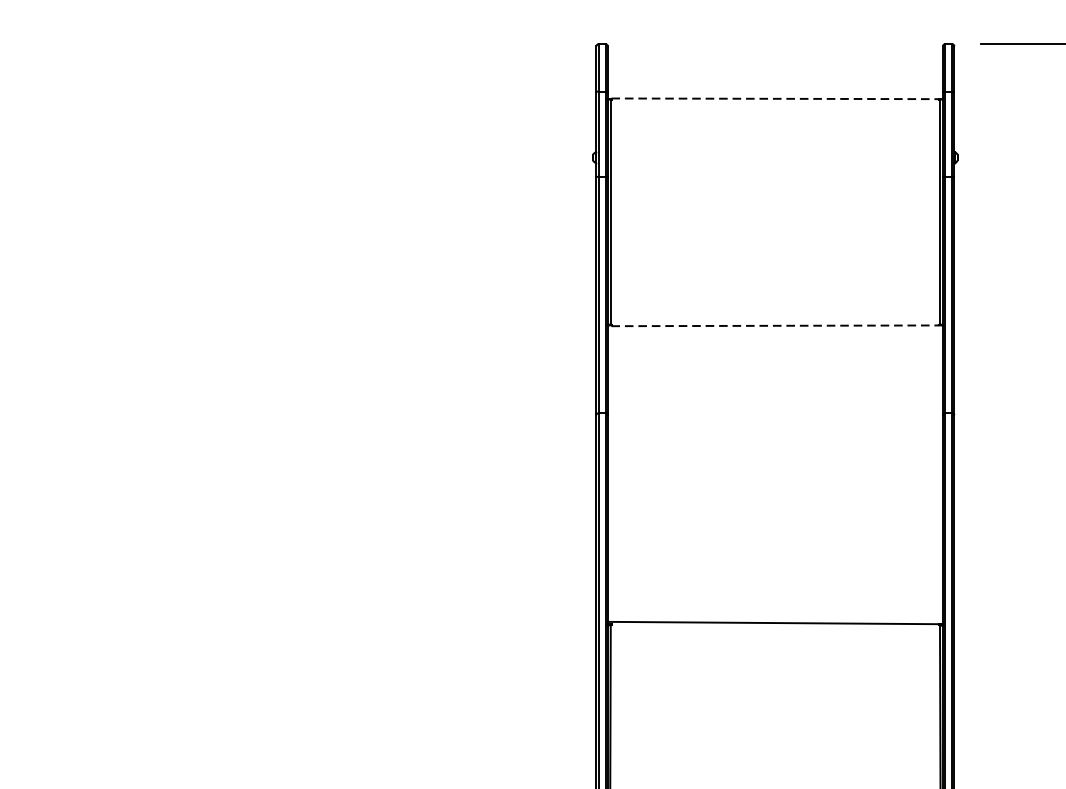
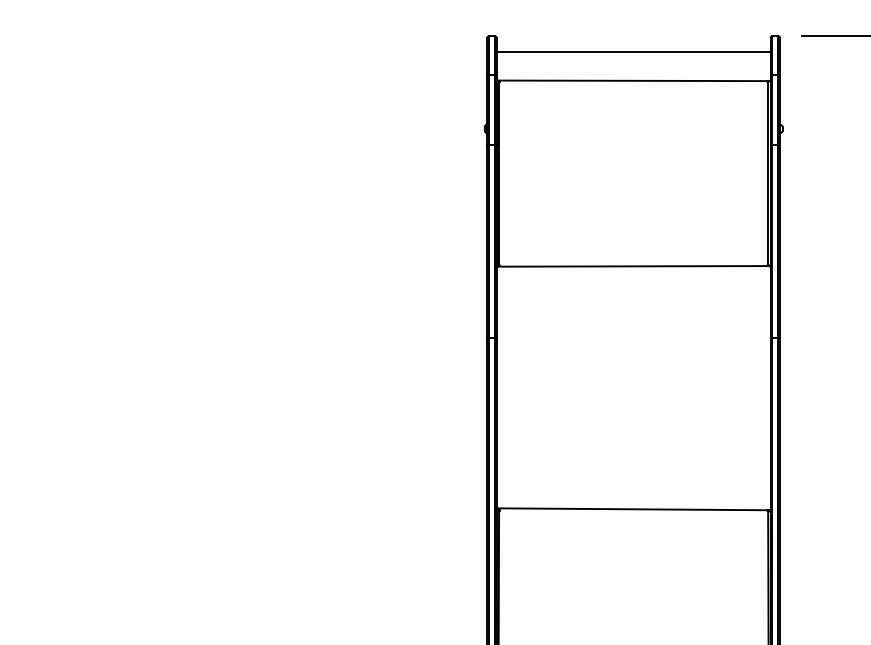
line: (775, 64) -> (633, 52), added
line: (775, 98) -> (633, 80), dashed -> solid
line: (775, 325) -> (633, 266), dashed -> solid

